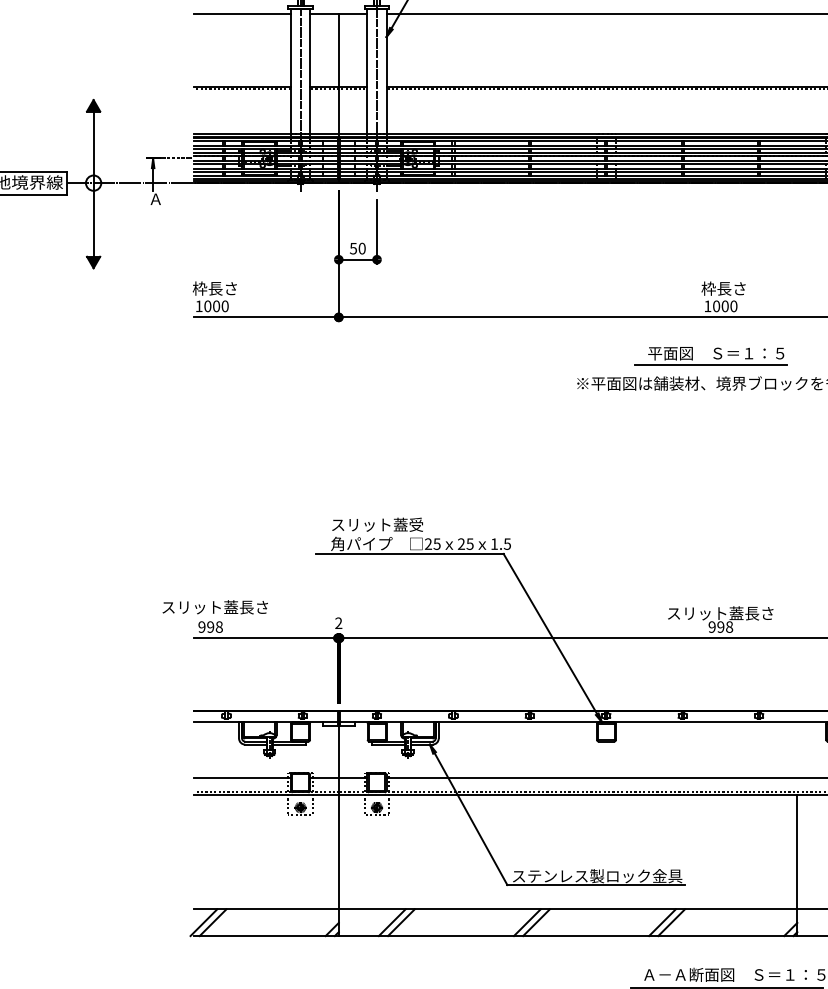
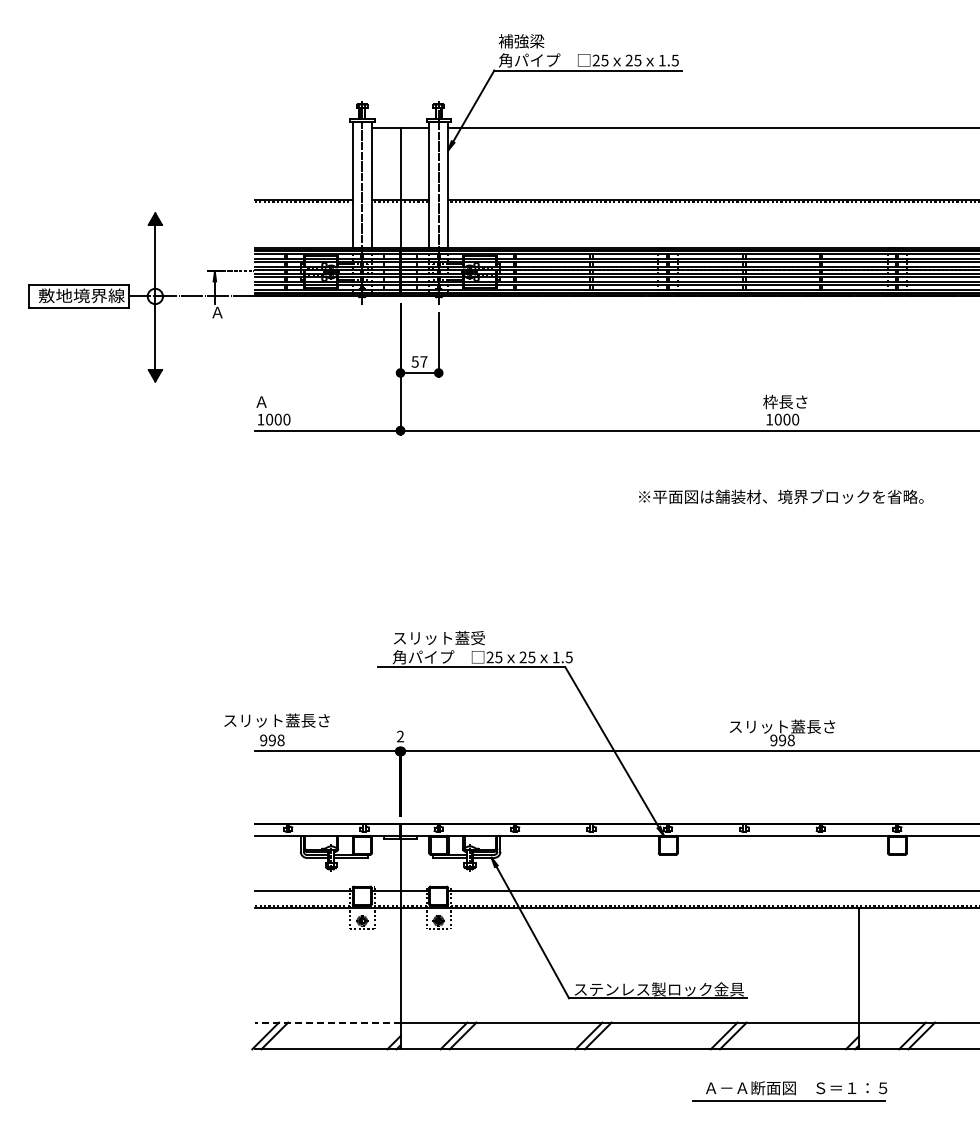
line: (241, 14) -> (303, 127), removed
text: (361, 248) -> (423, 361), 50 -> 57
text: (214, 288) -> (276, 401), 枠長さ -> Ａ
part: (710, 356) -> (772, 469), removed
line: (265, 909) -> (327, 1022), solid -> dashed

